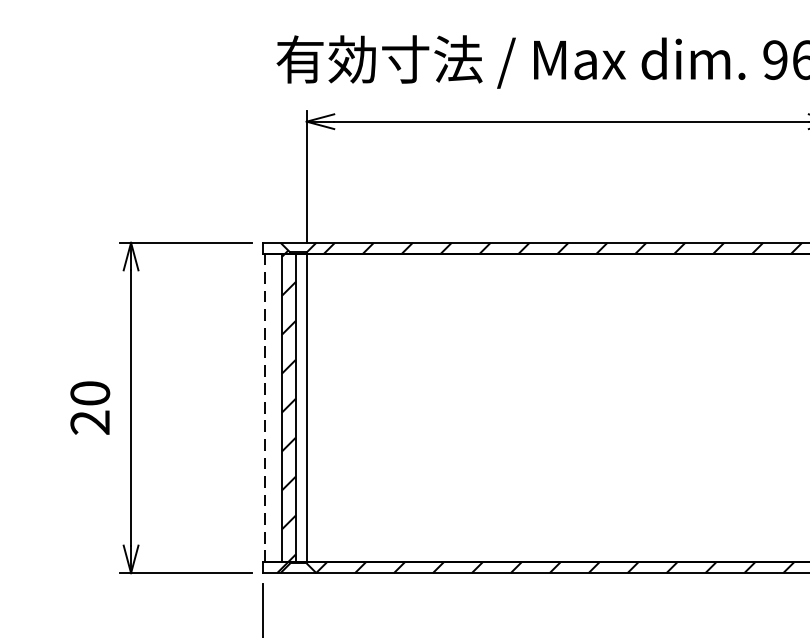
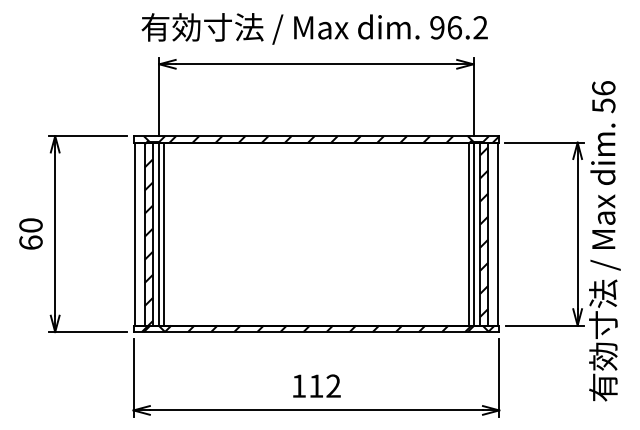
line: (264, 406) -> (134, 233), dashed -> solid
line: (315, 406) -> (164, 233), added
text: (89, 422) -> (30, 242), 20 -> 60

